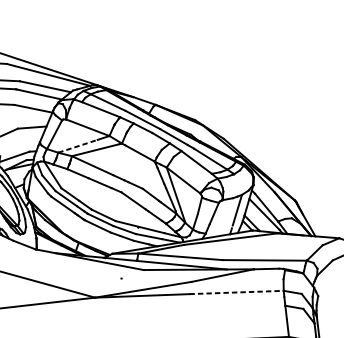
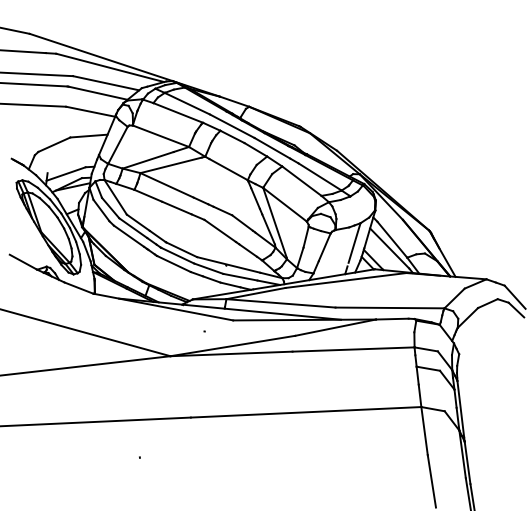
line: (78, 146) -> (148, 160), dashed -> solid
line: (237, 292) -> (354, 349), dashed -> solid

